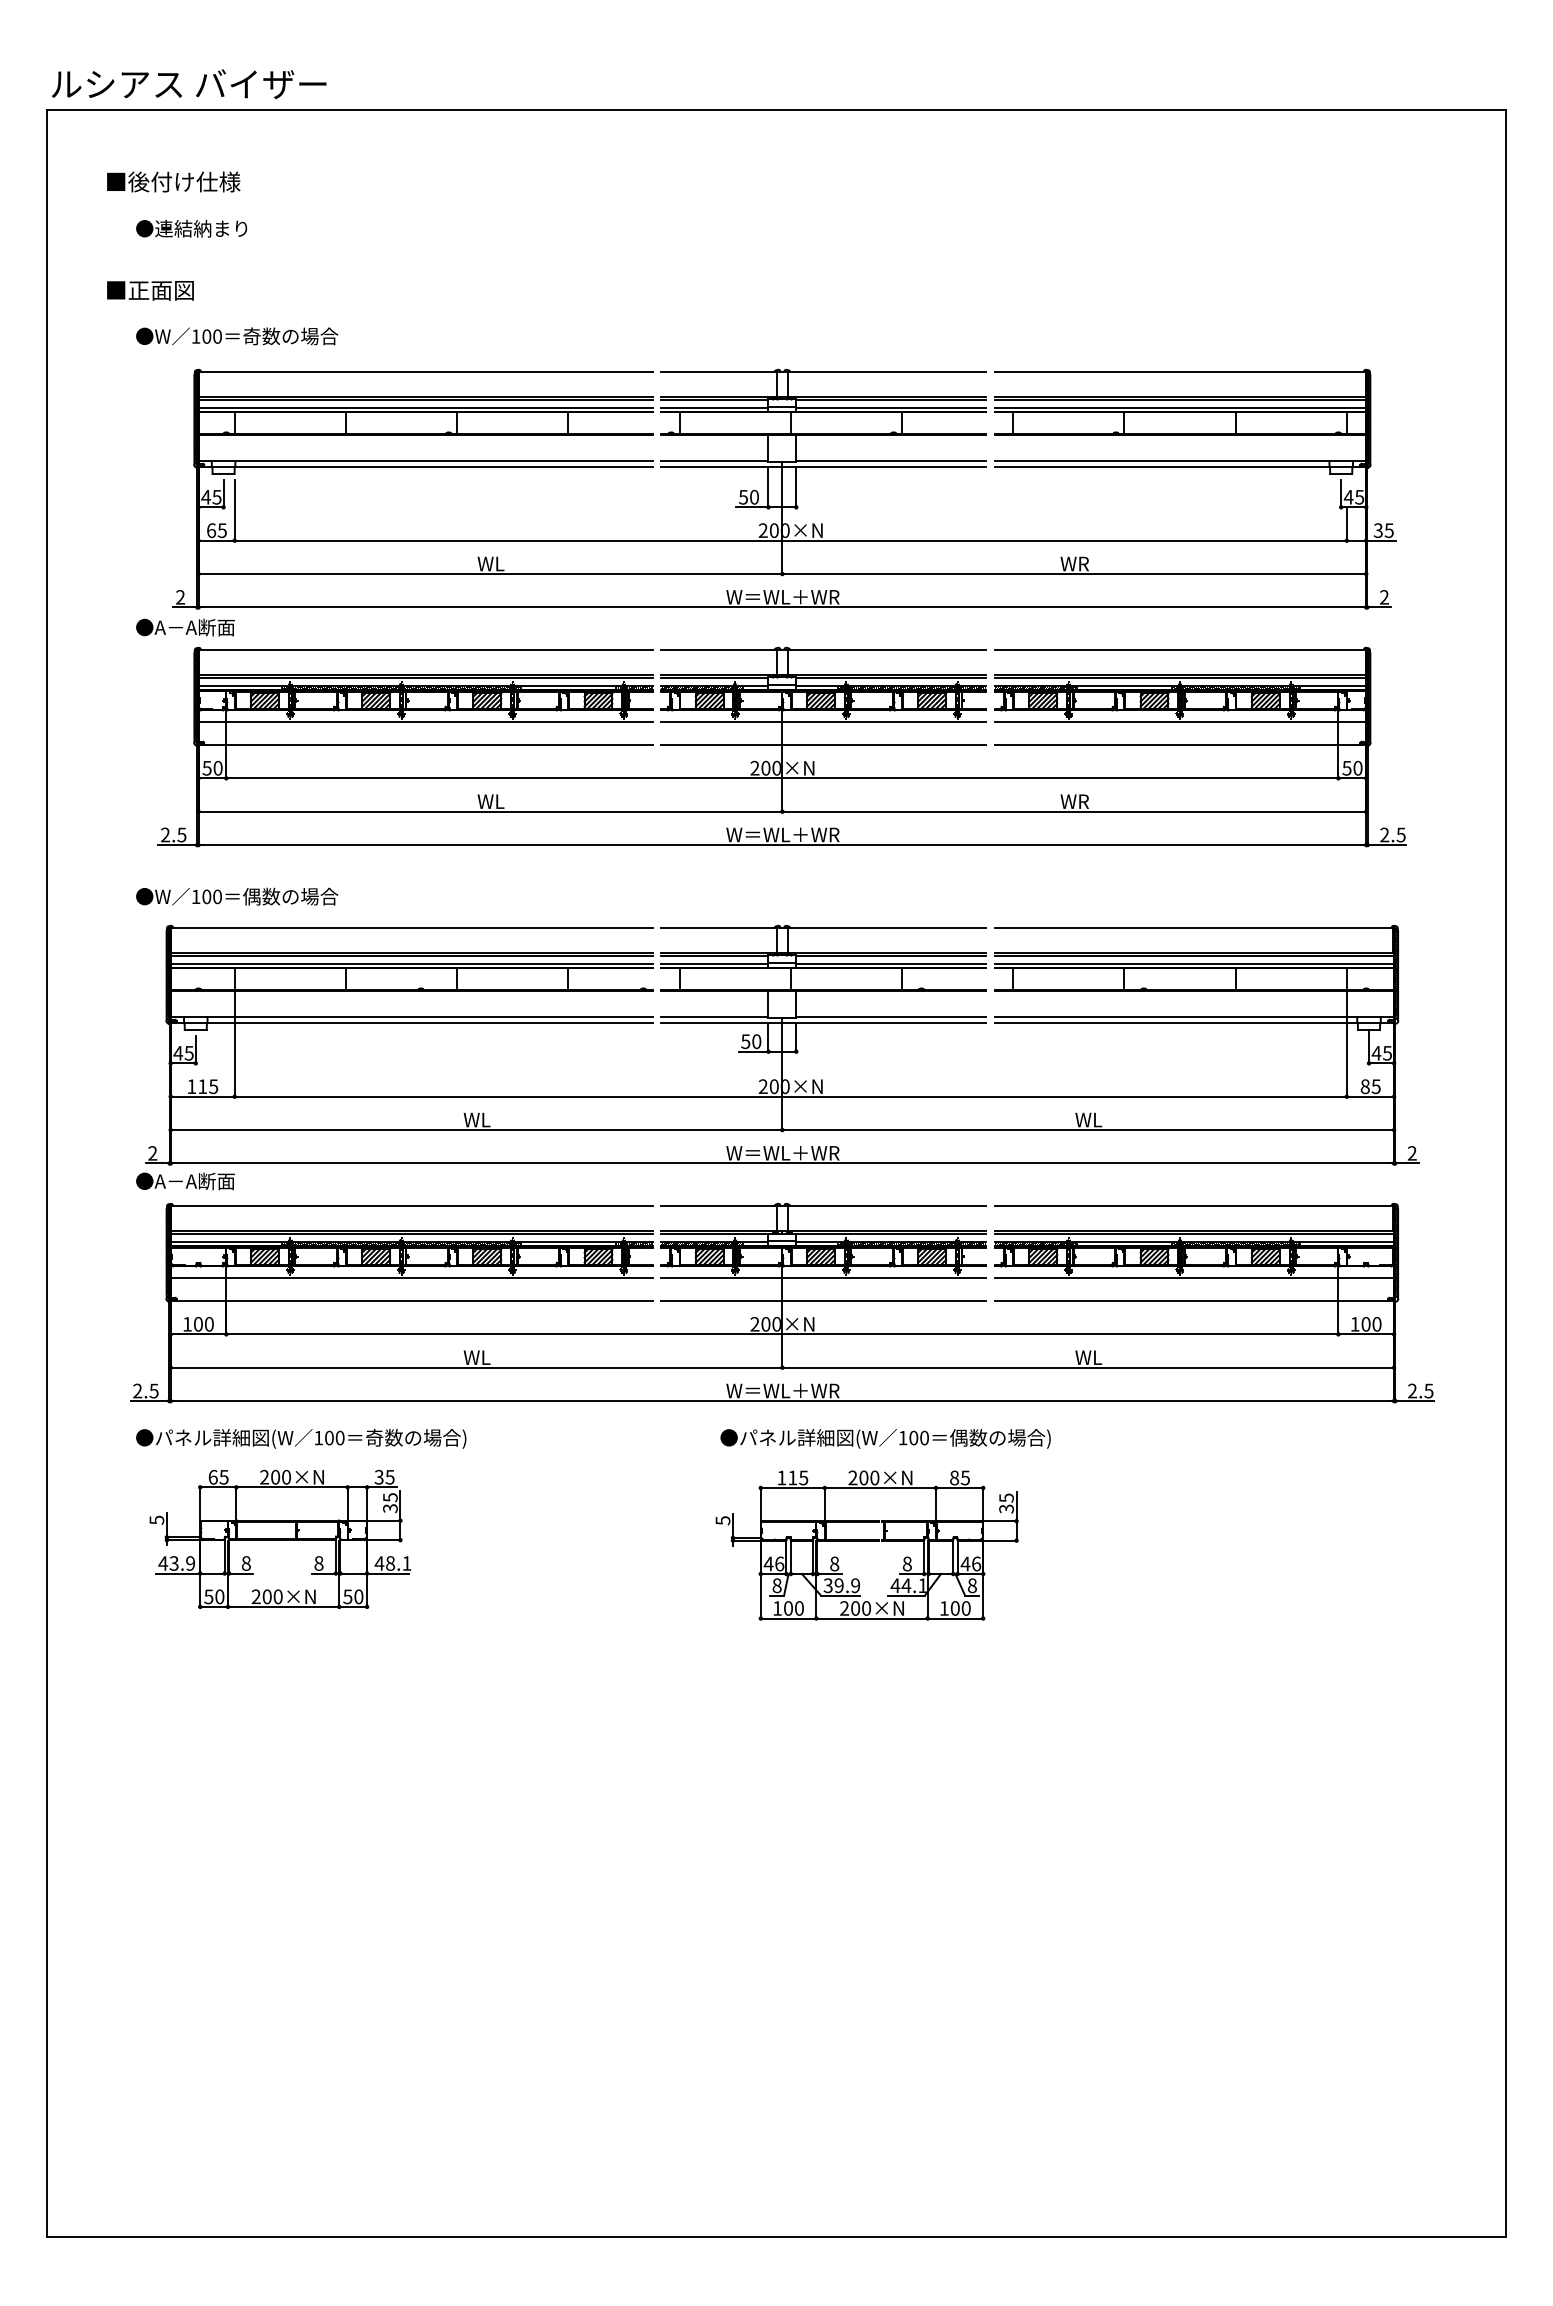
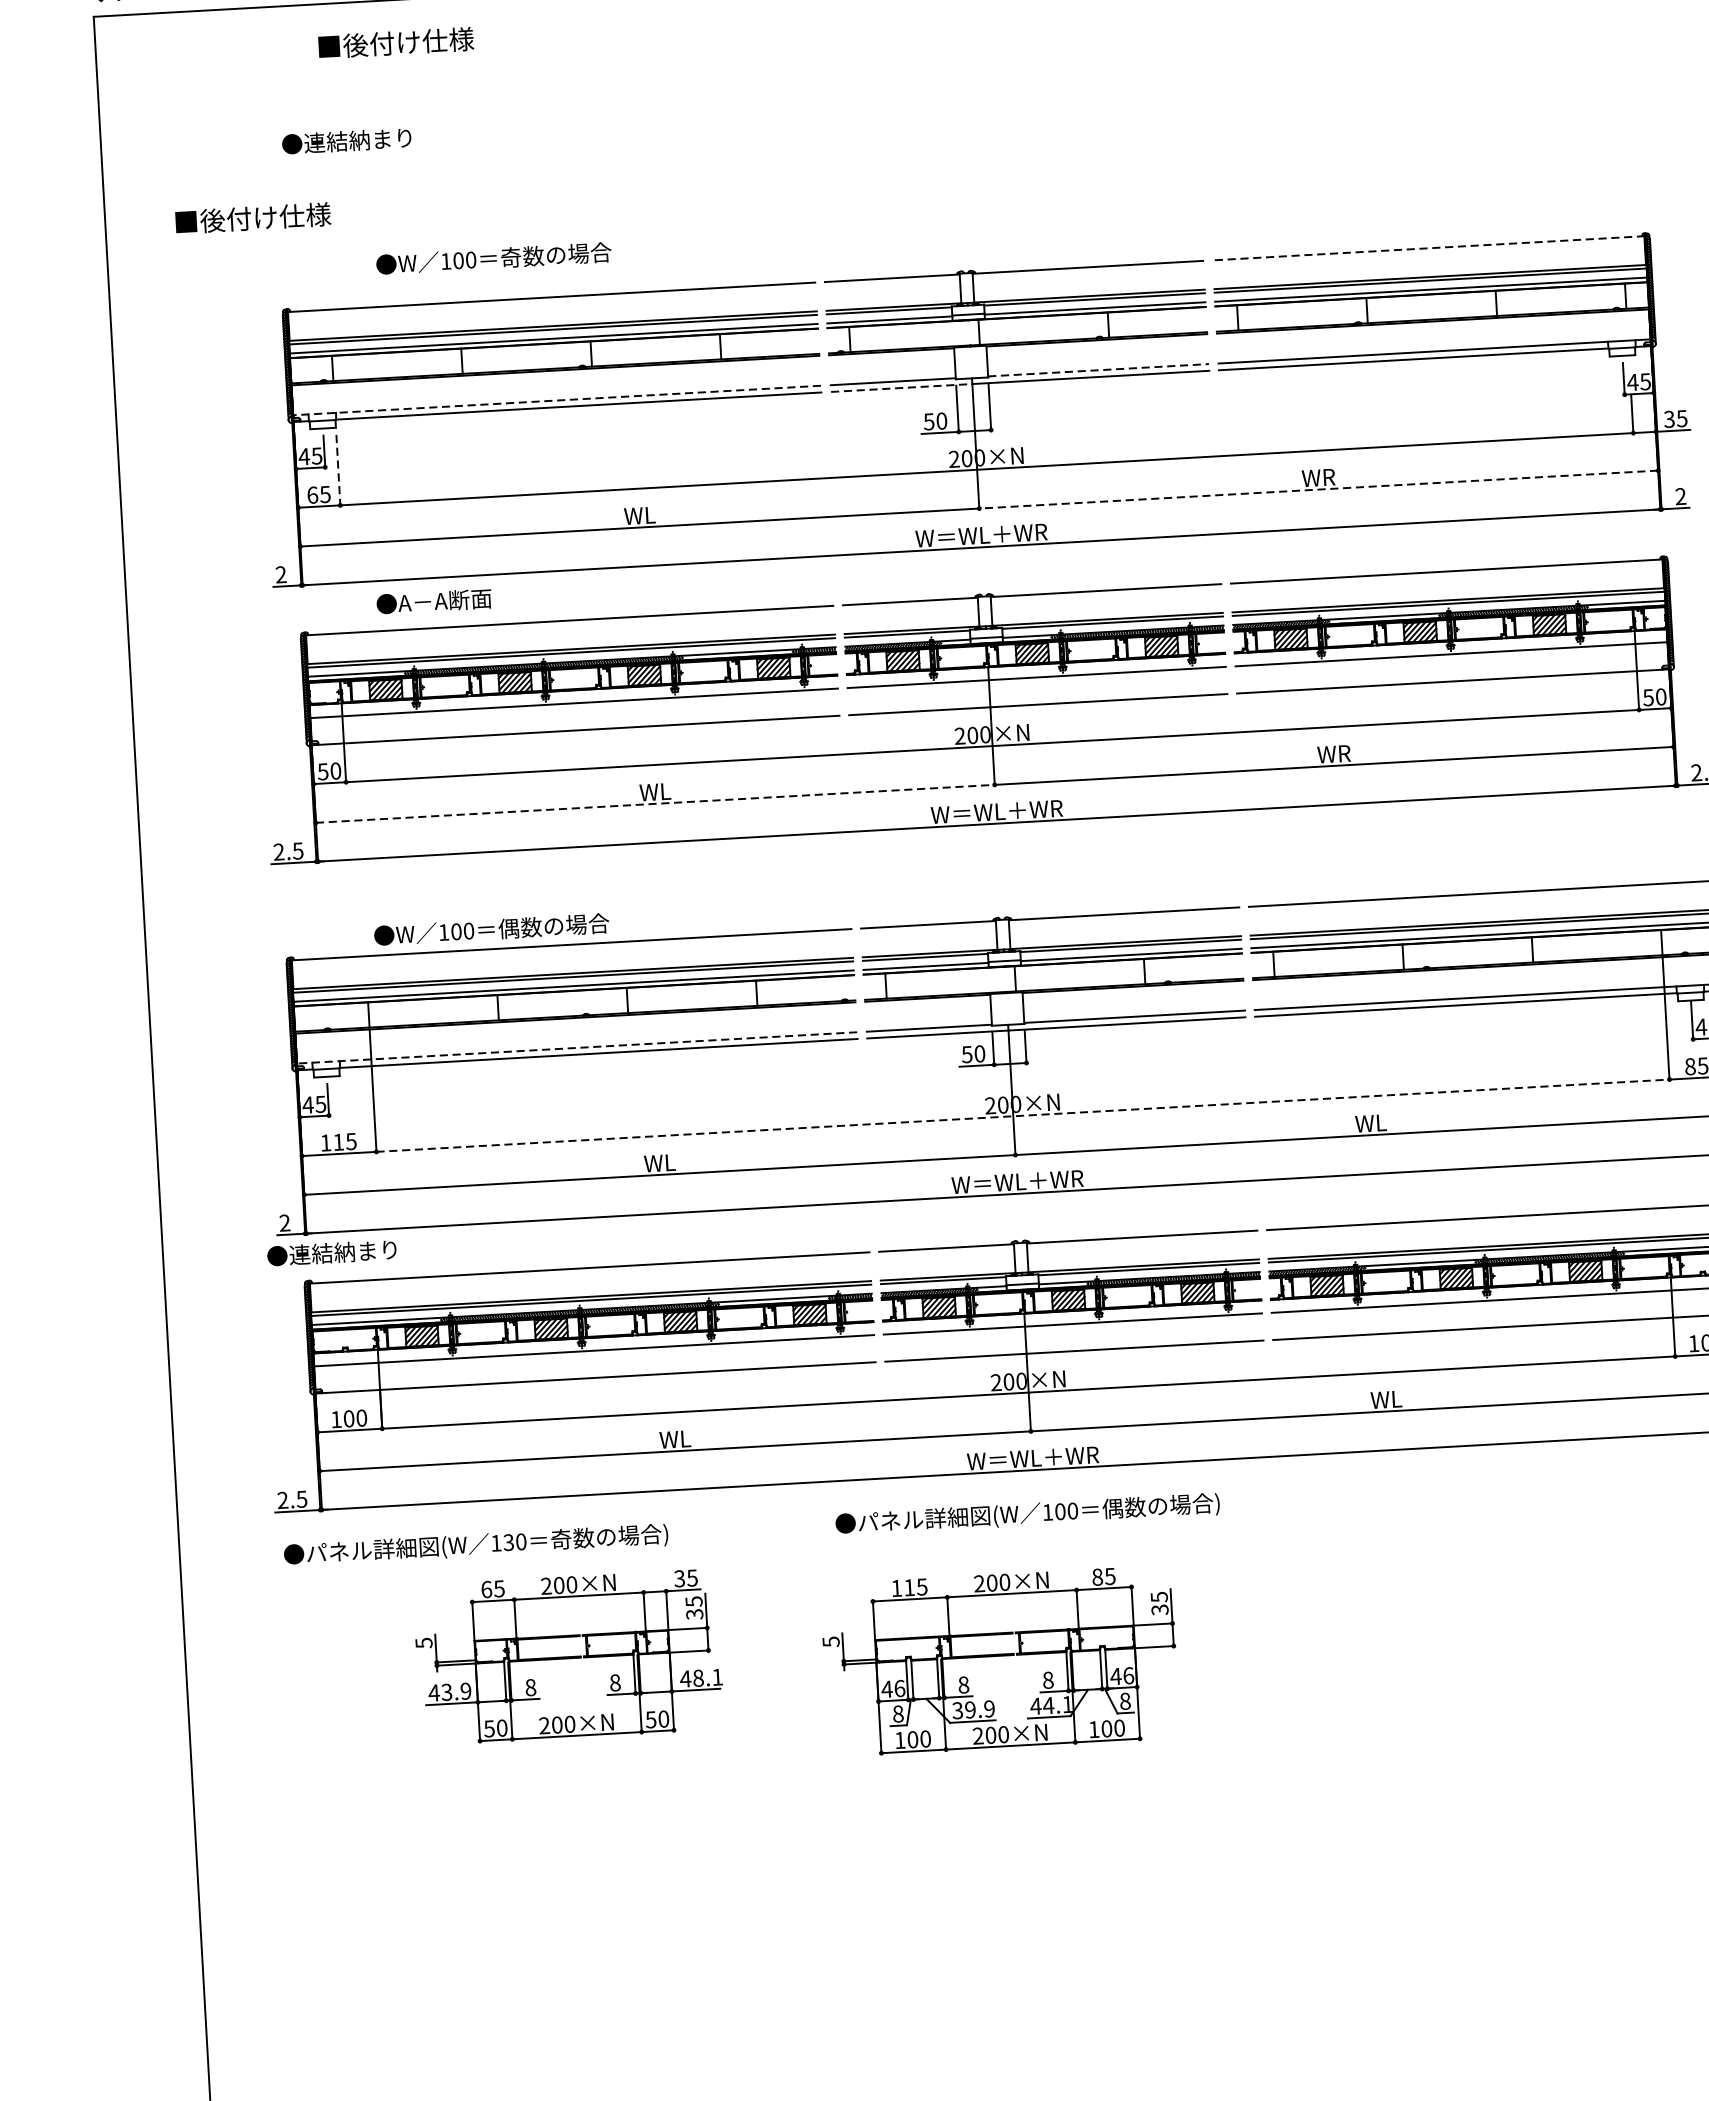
text: (173, 181) -> (395, 42), moved
text: (191, 228) -> (346, 140), moved
text: (184, 290) -> (265, 217), ■正面図 -> ■後付け仕様
text: (237, 336) -> (494, 258), moved
line: (1180, 372) -> (1429, 248), solid -> dashed
line: (425, 461) -> (557, 400), solid -> dashed
line: (891, 461) -> (1098, 370), solid -> dashed
line: (721, 466) -> (901, 387), solid -> dashed
line: (234, 510) -> (338, 470), solid -> dashed
line: (1074, 574) -> (1318, 490), solid -> dashed
text: (185, 627) -> (434, 601), moved
line: (490, 811) -> (655, 803), solid -> dashed
text: (237, 896) -> (492, 929), moved
line: (411, 1017) -> (576, 1048), solid -> dashed
line: (791, 1096) -> (1023, 1115), solid -> dashed
text: (200, 1181) -> (342, 1252), ●A－A断面 -> ●連結納まり
text: (328, 1438) -> (507, 1543), 100 -> 130
text: (885, 1438) -> (1027, 1514), moved
part: (280, 1538) -> (568, 1656), moved
part: (866, 1545) -> (999, 1661), moved

